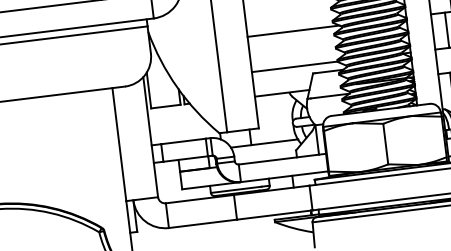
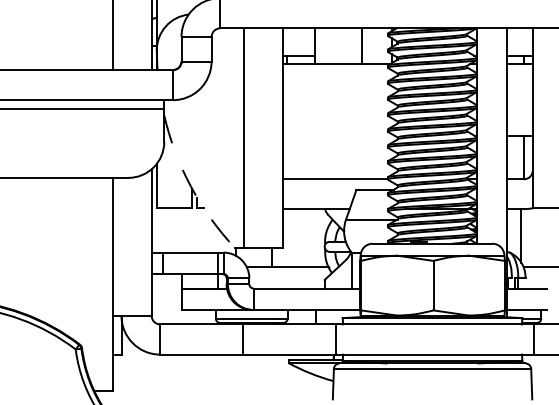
line: (293, 31) -> (339, 136), removed
arc: (176, 87) -> (190, 186), solid -> dashed

